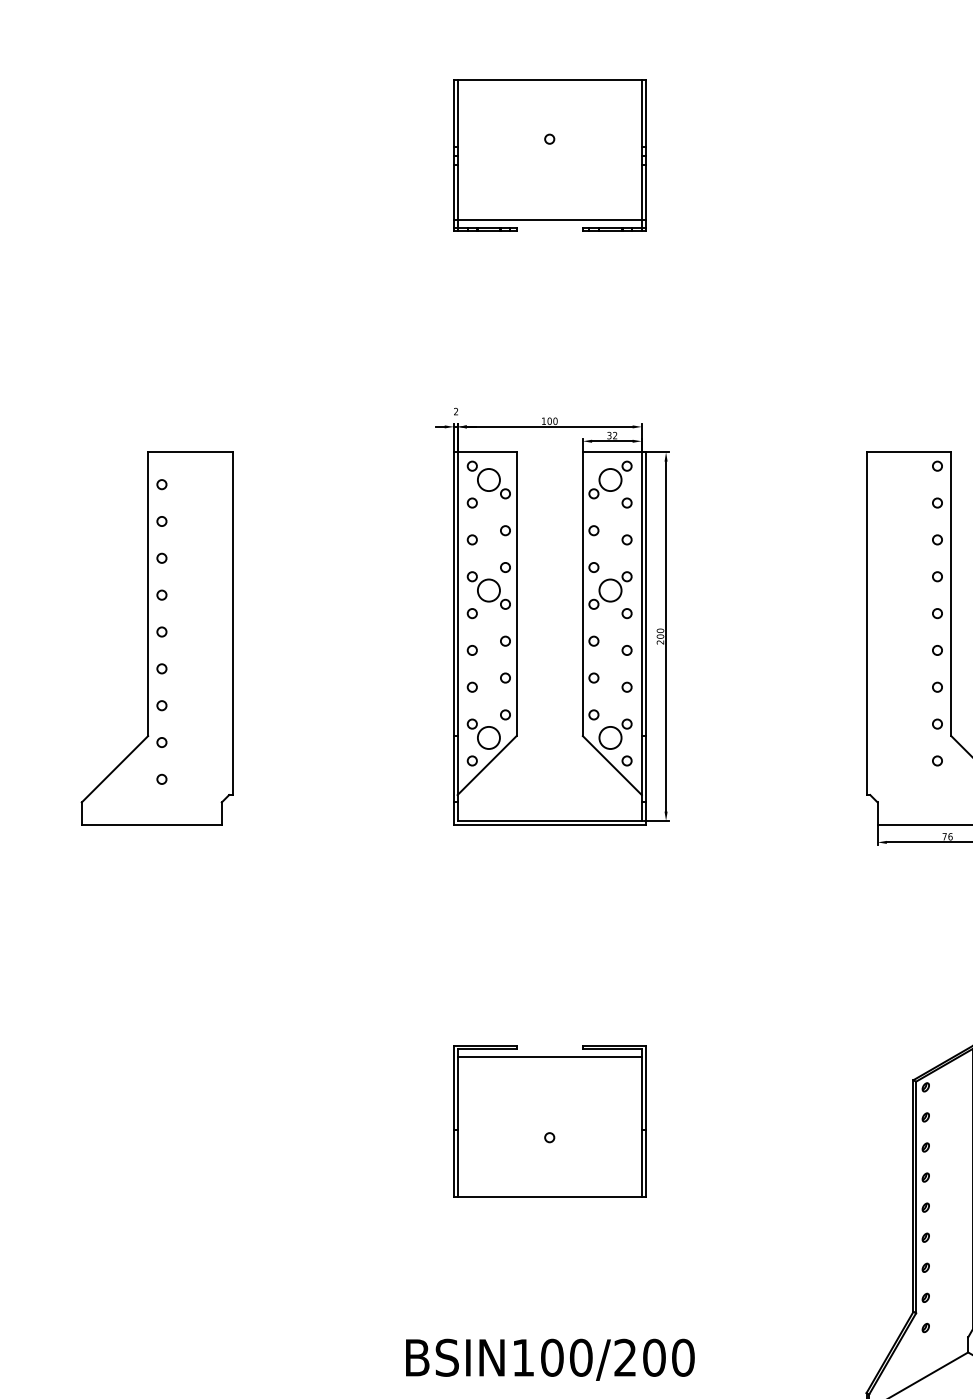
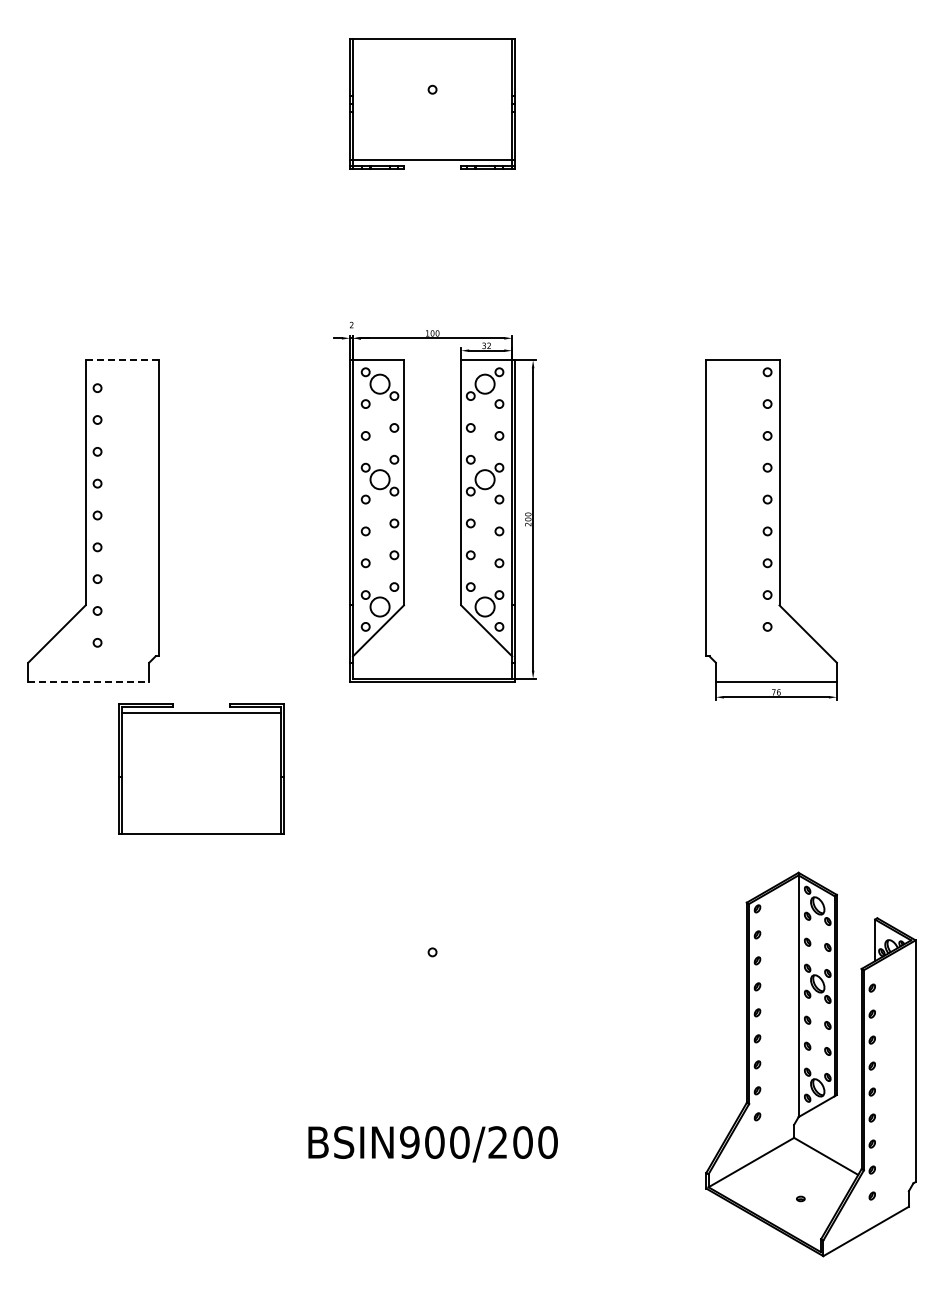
line: (190, 452) -> (122, 360), solid -> dashed
line: (152, 824) -> (89, 681), solid -> dashed
part: (549, 1120) -> (201, 768), moved
text: (522, 1357) -> (409, 1142), BSIN100/200 -> BSIN900/200

